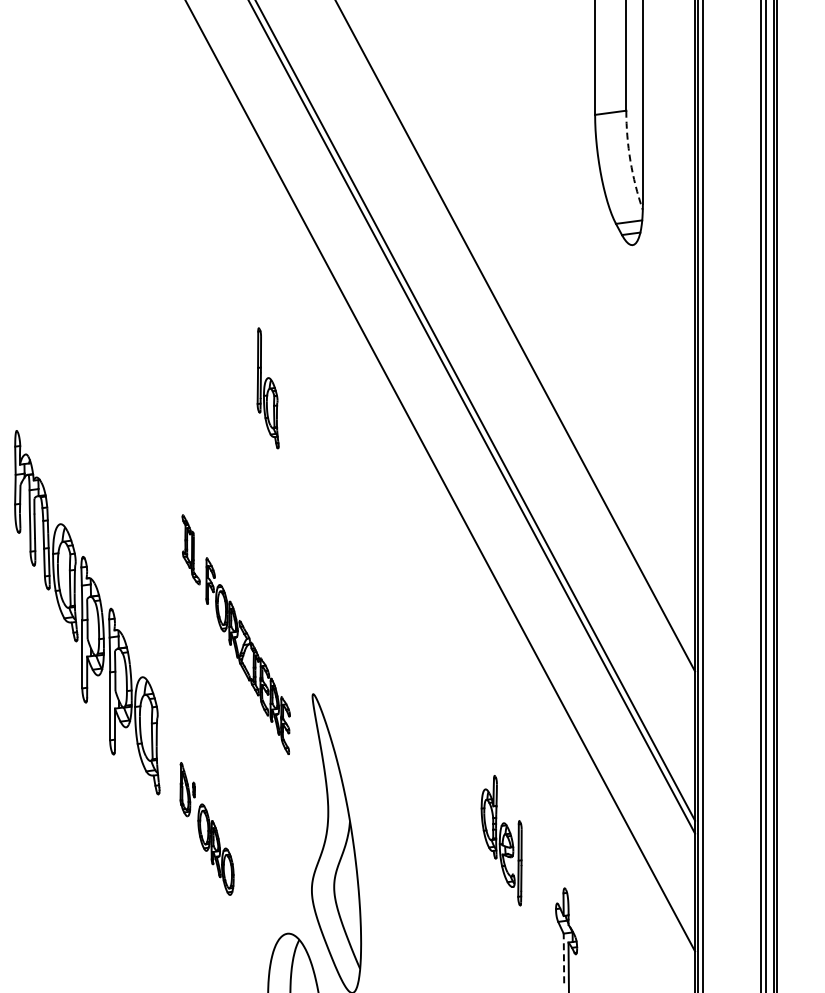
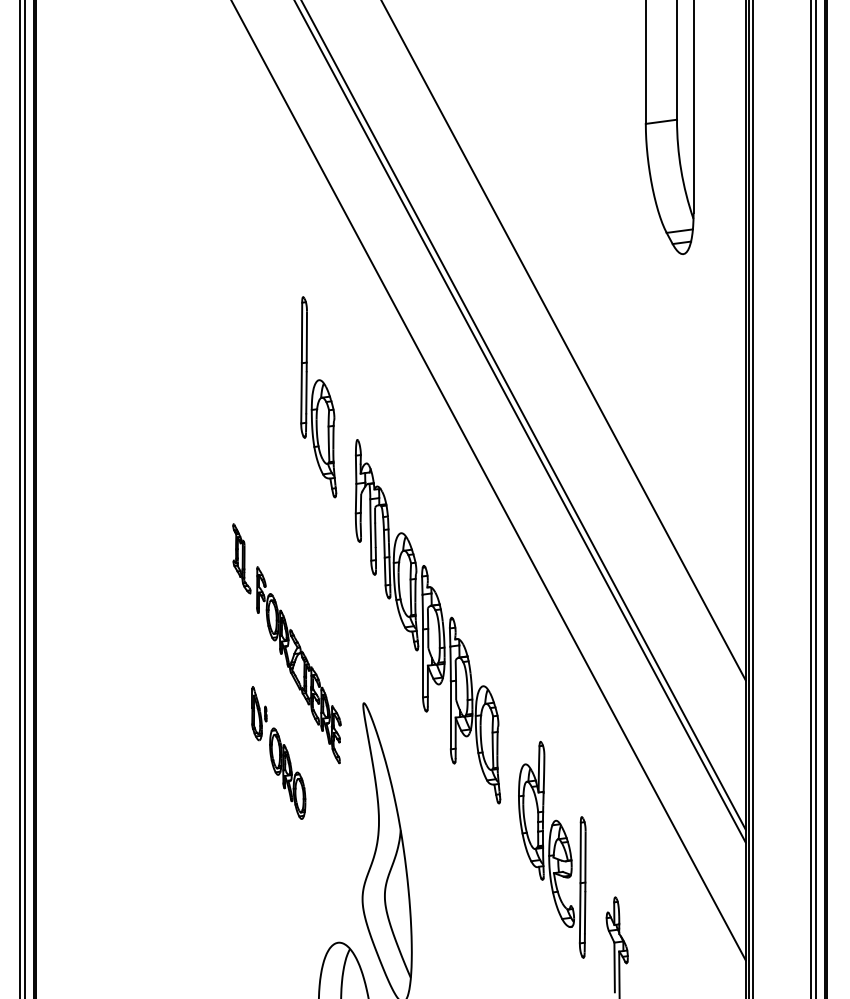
arc: (630, 161) -> (681, 170), dashed -> solid
part: (267, 388) -> (318, 397), size x1.67
part: (86, 612) -> (427, 621), moved
part: (206, 828) -> (278, 752), moved
part: (501, 840) -> (552, 849), size x1.67
line: (563, 958) -> (614, 967), dashed -> solid

